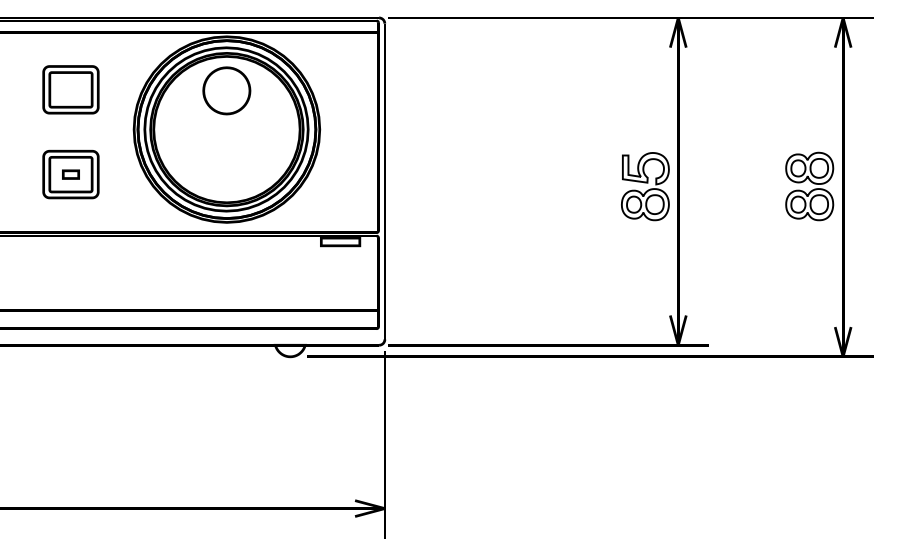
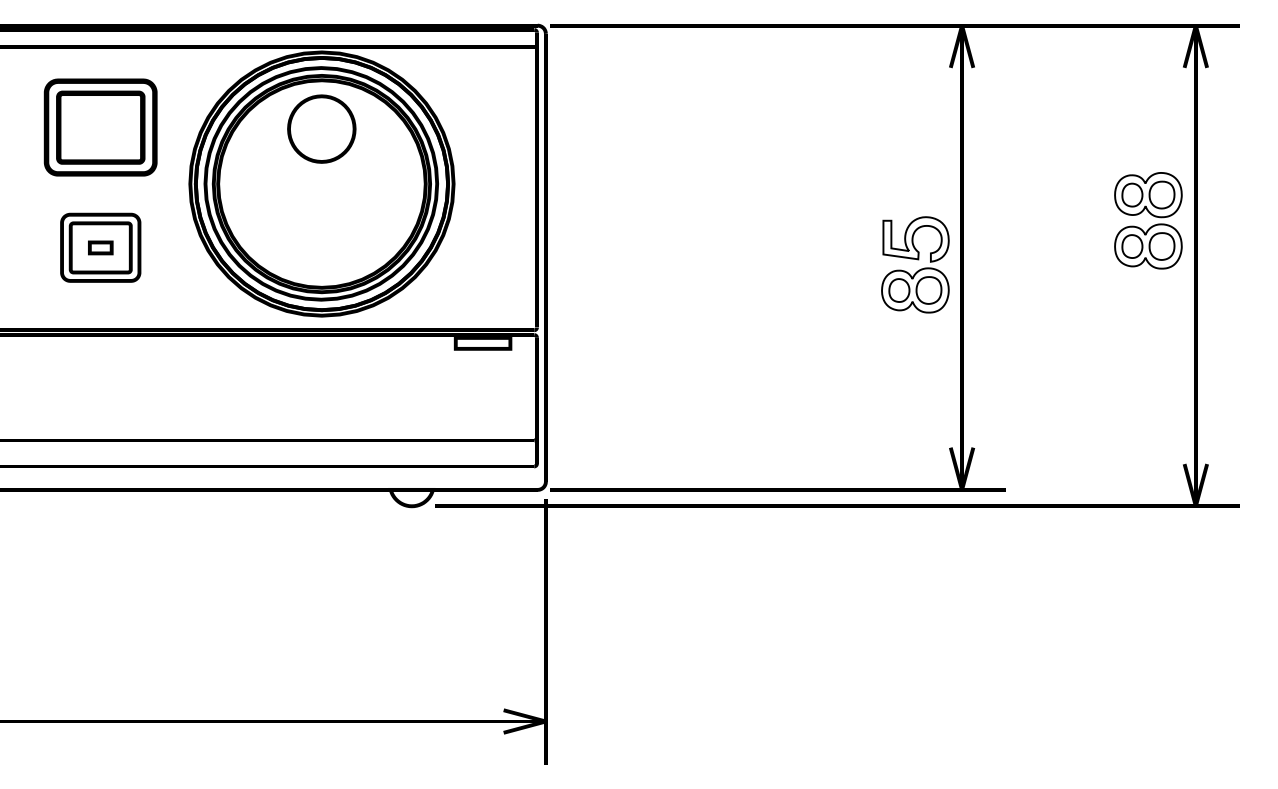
part: (70, 89) -> (100, 127), size x1.4
part: (809, 186) -> (1148, 220), moved

